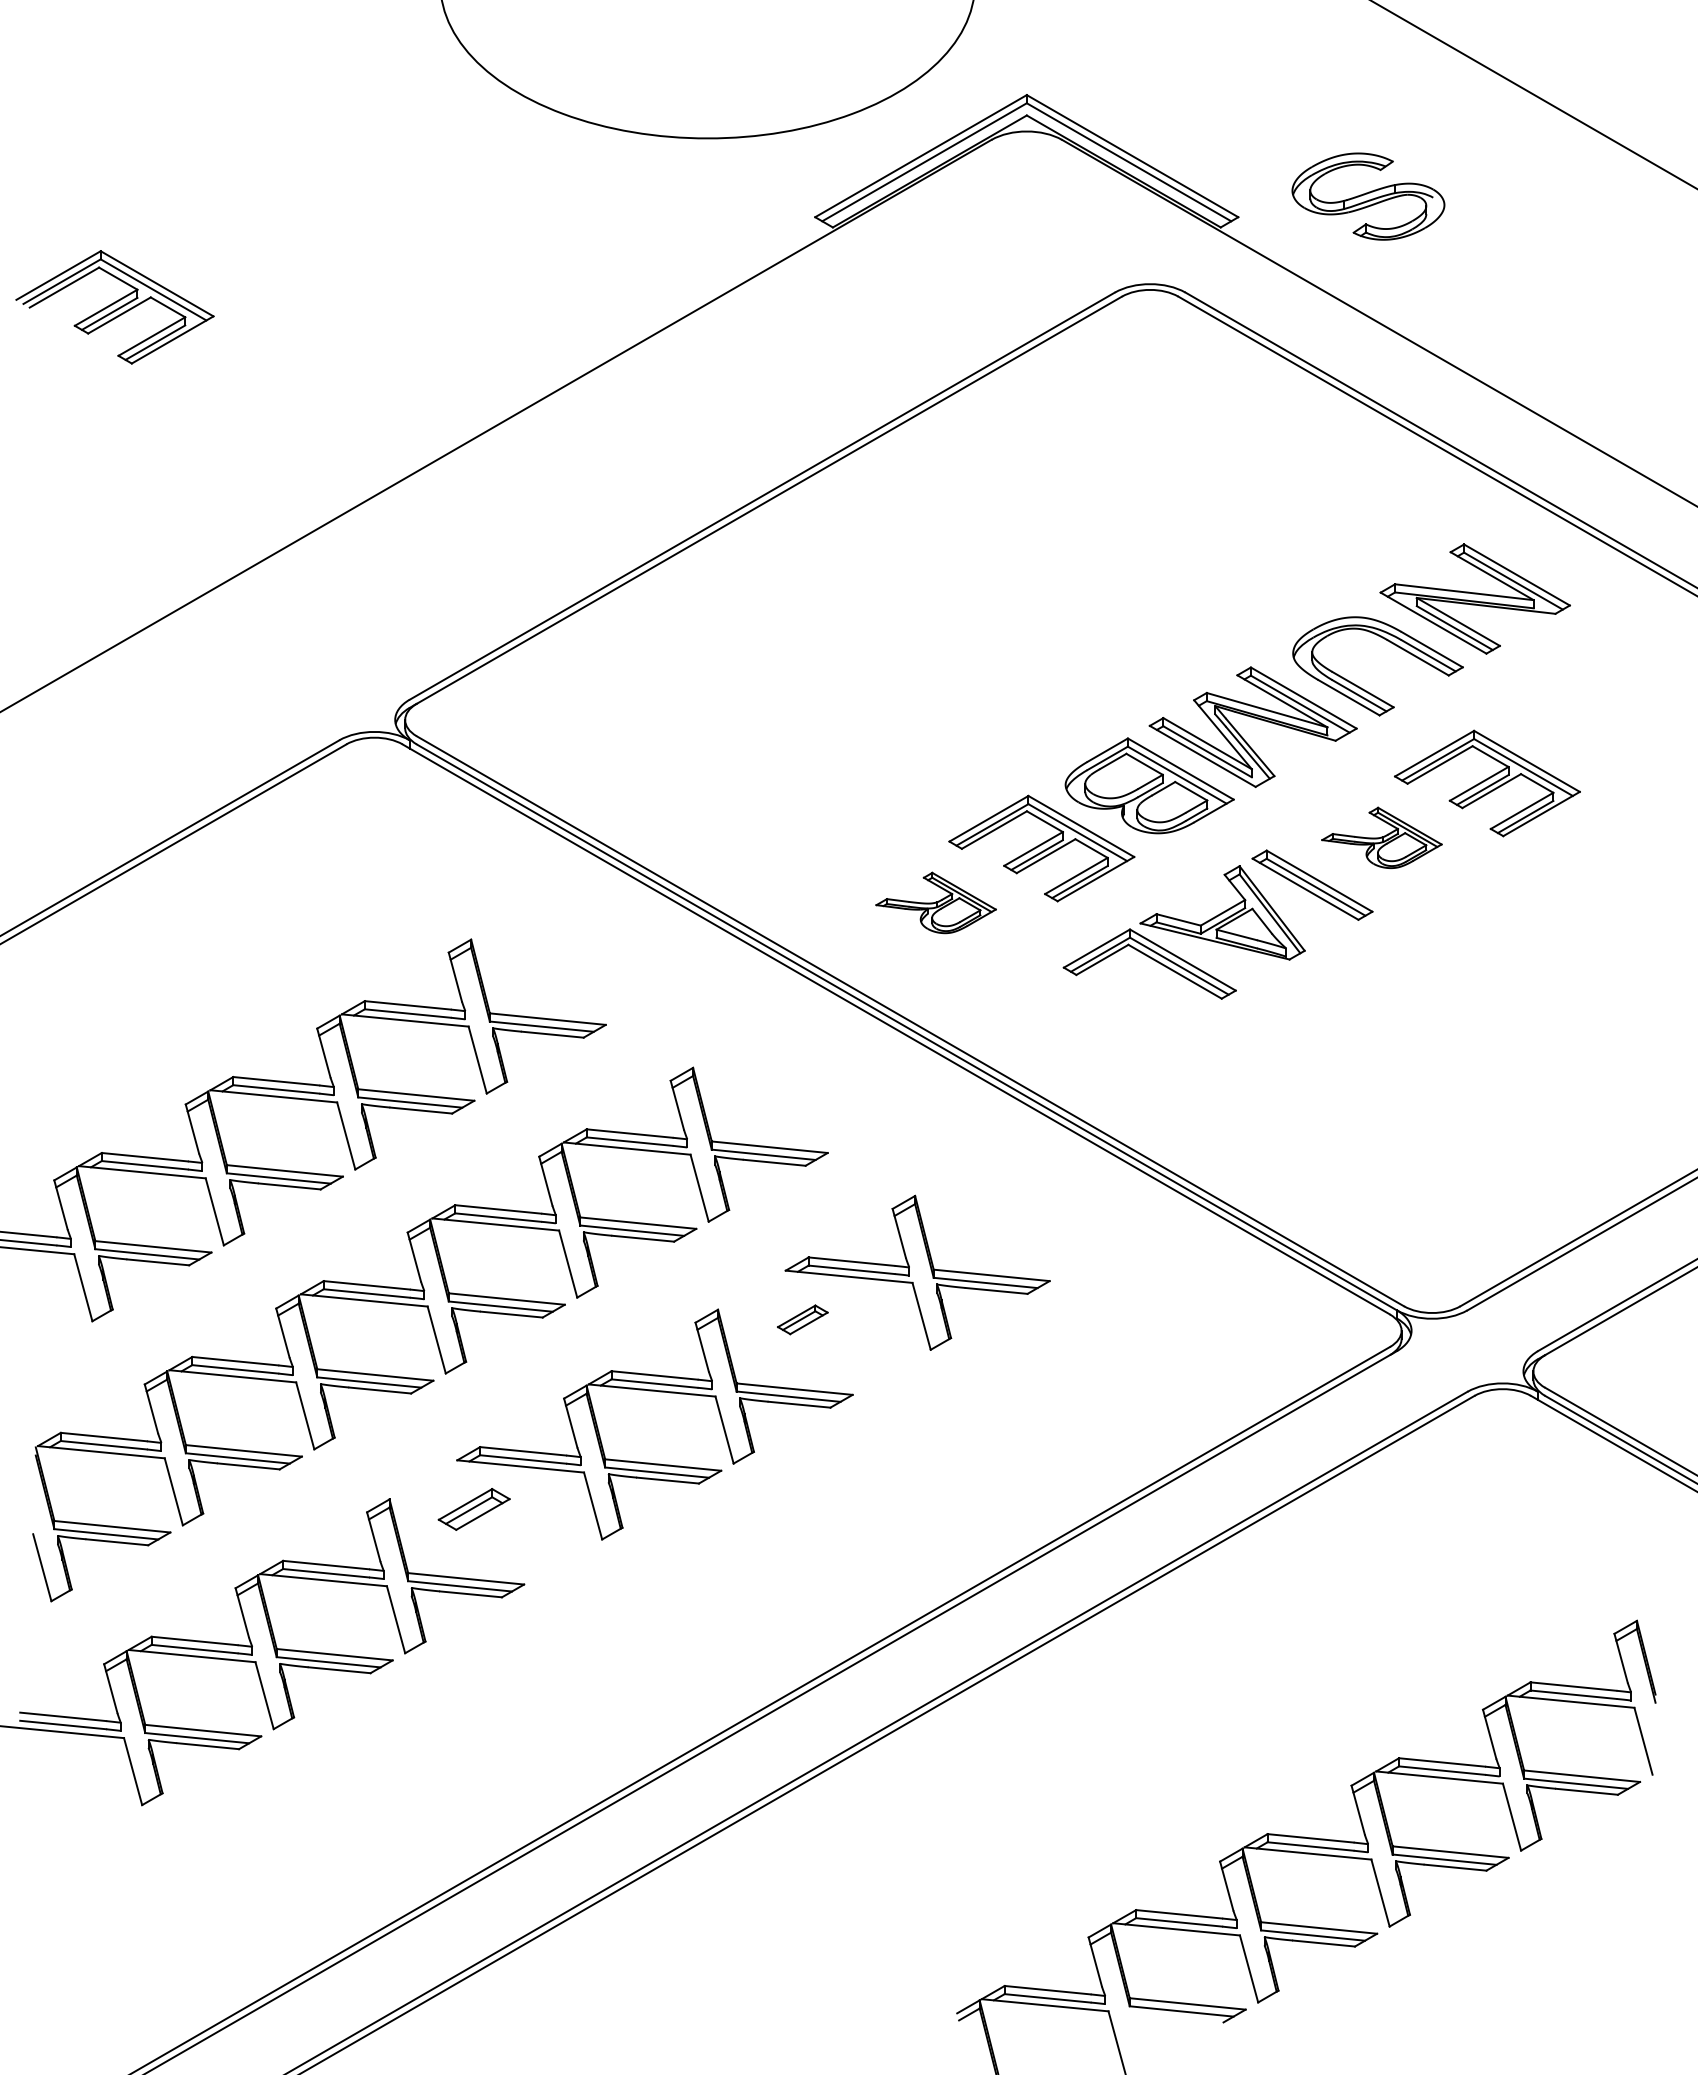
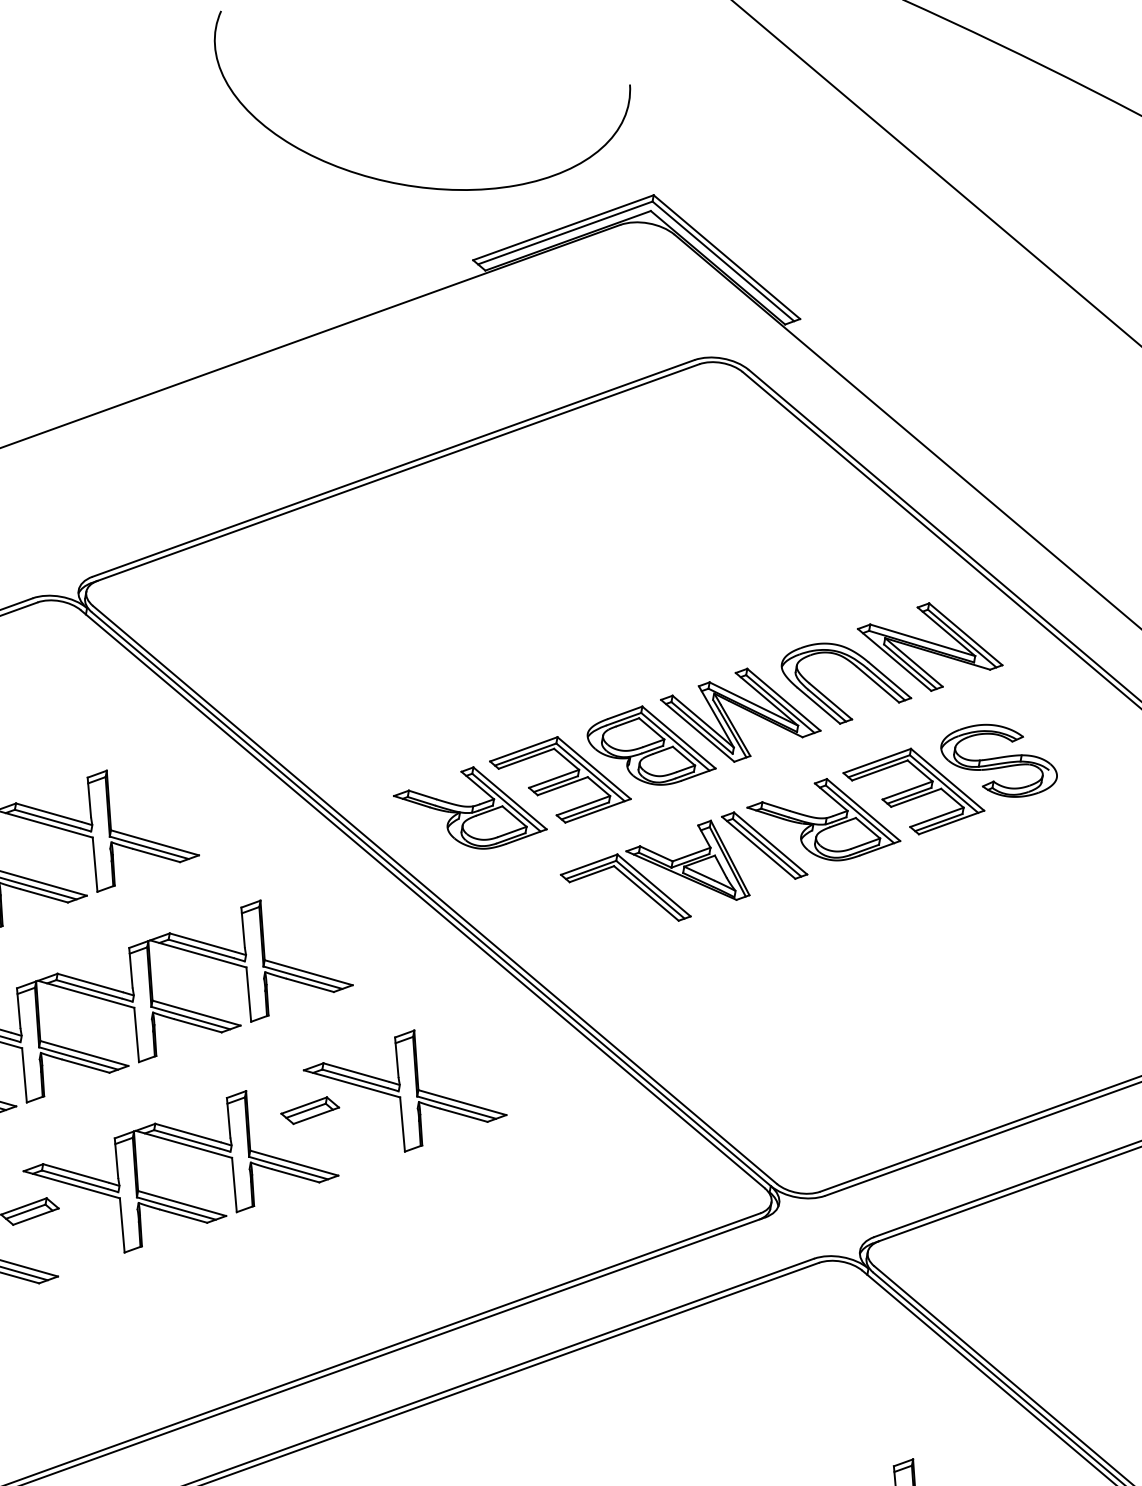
part: (1368, 196) -> (999, 760), moved
part: (1381, 837) -> (824, 818), size x1.67
part: (935, 902) -> (470, 806), size x1.67
part: (802, 1319) -> (310, 1110), size x1.43

